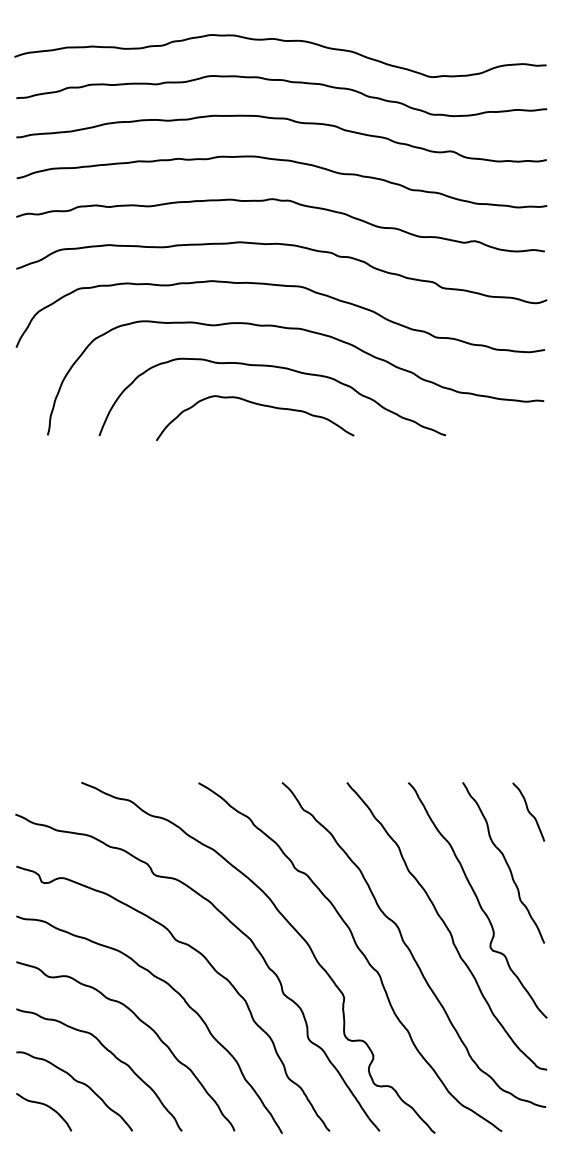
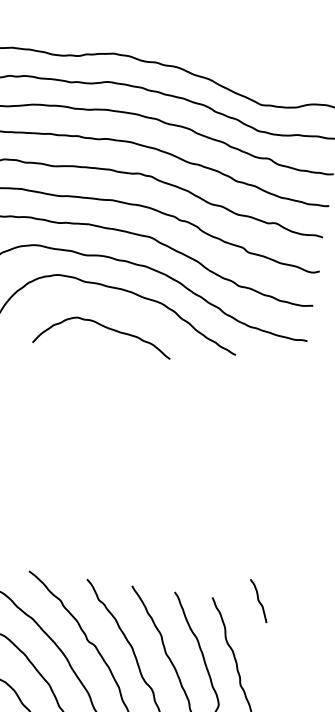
curve: (258, 405) -> (106, 328), moved
curve: (528, 811) -> (258, 600), moved

